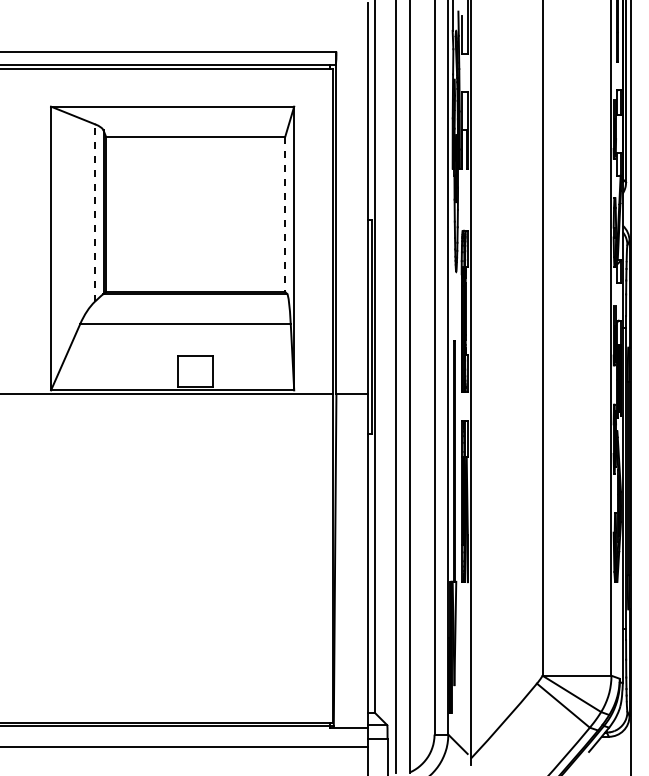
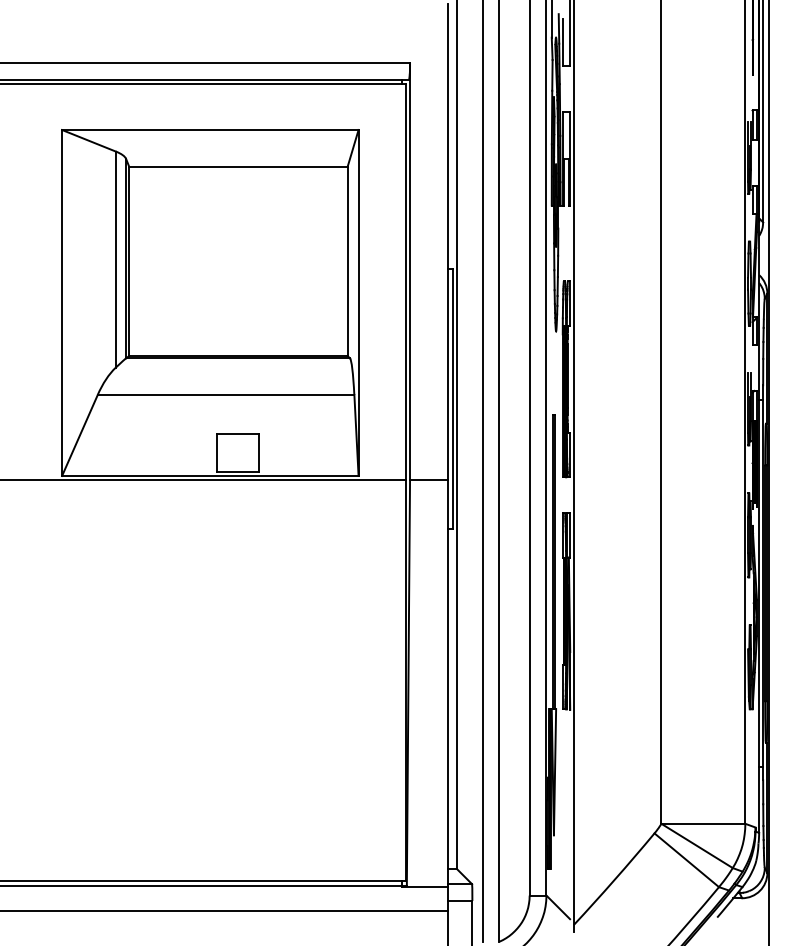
line: (94, 212) -> (115, 259), dashed -> solid
line: (285, 215) -> (347, 262), dashed -> solid

